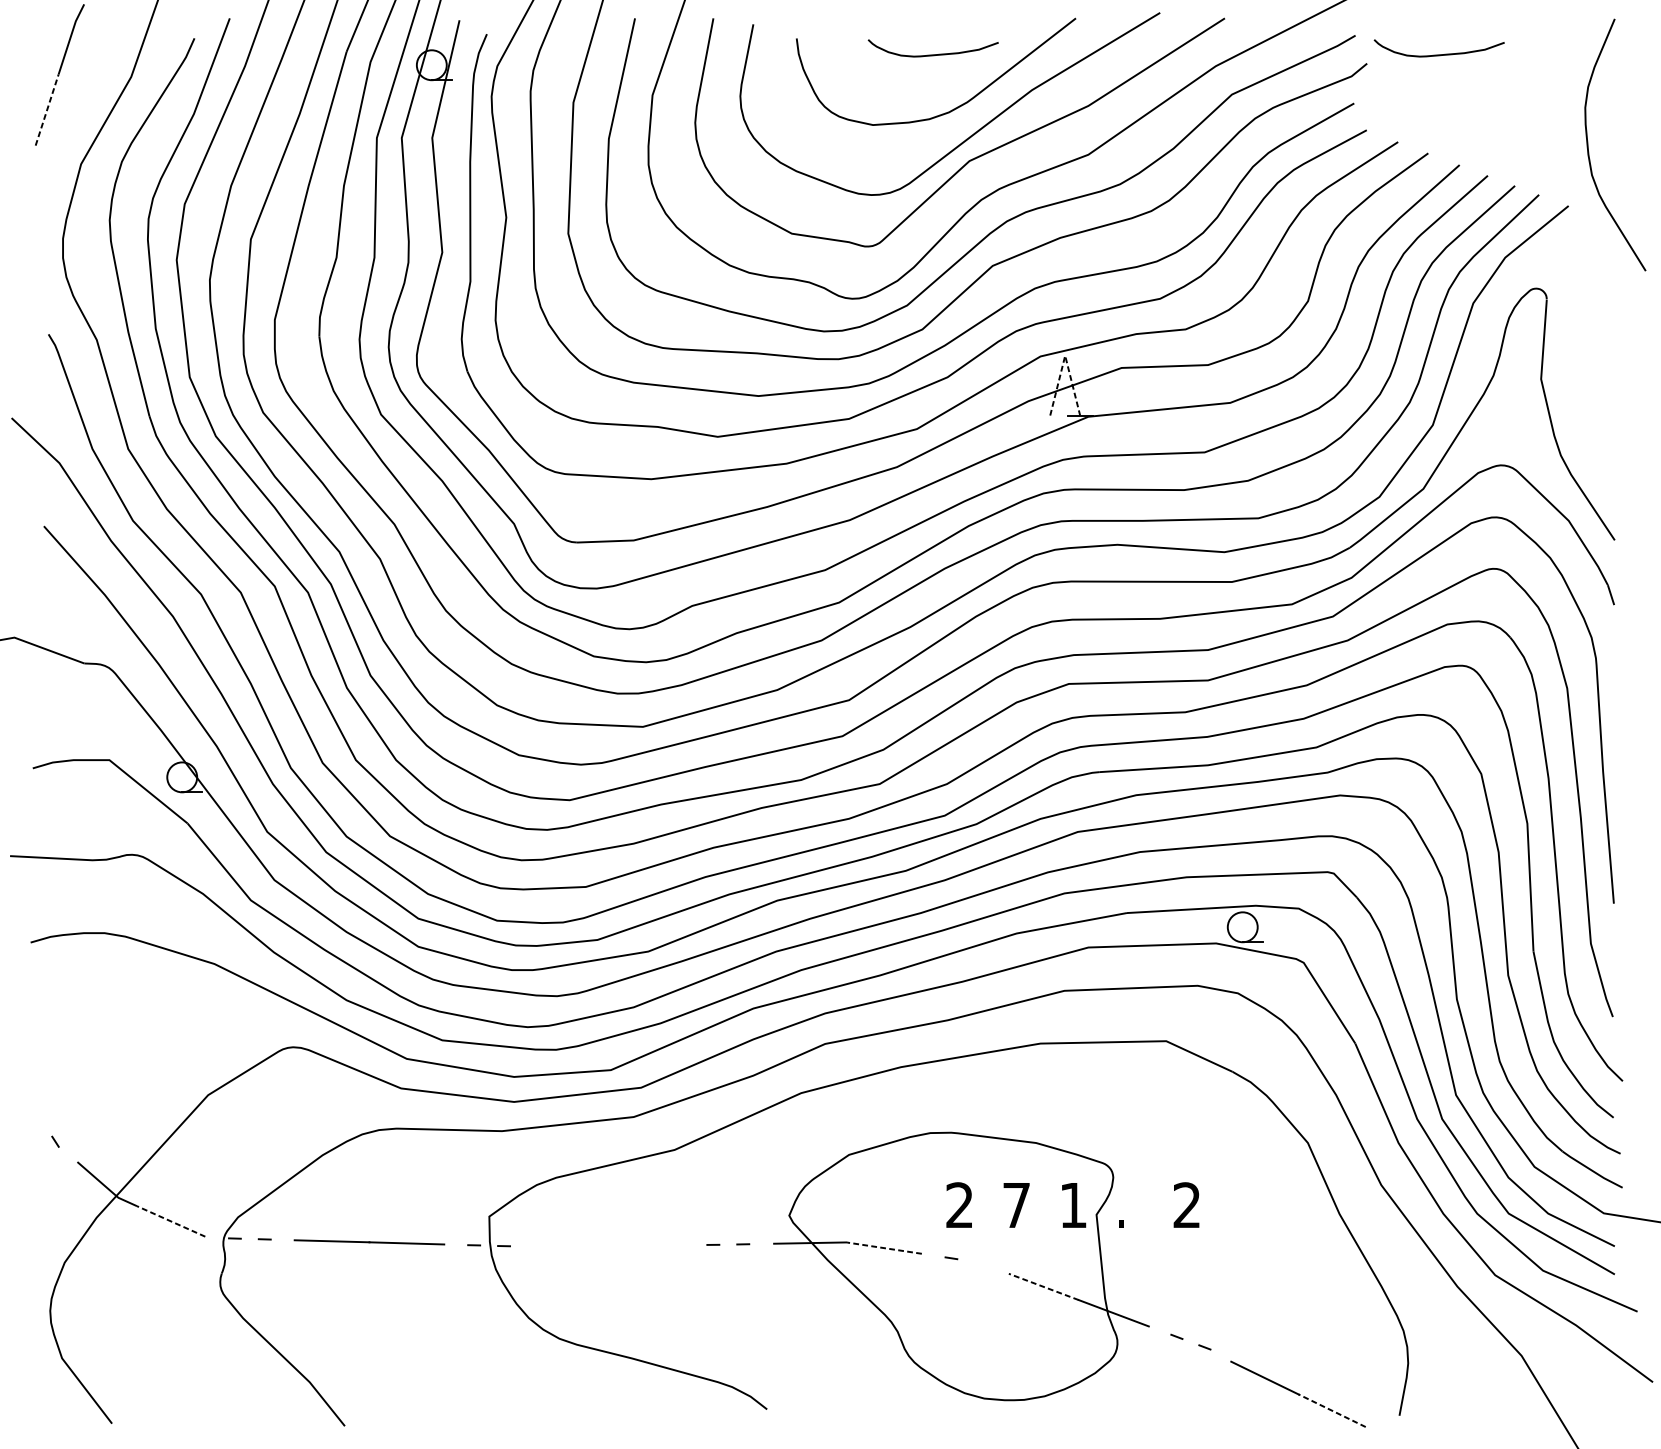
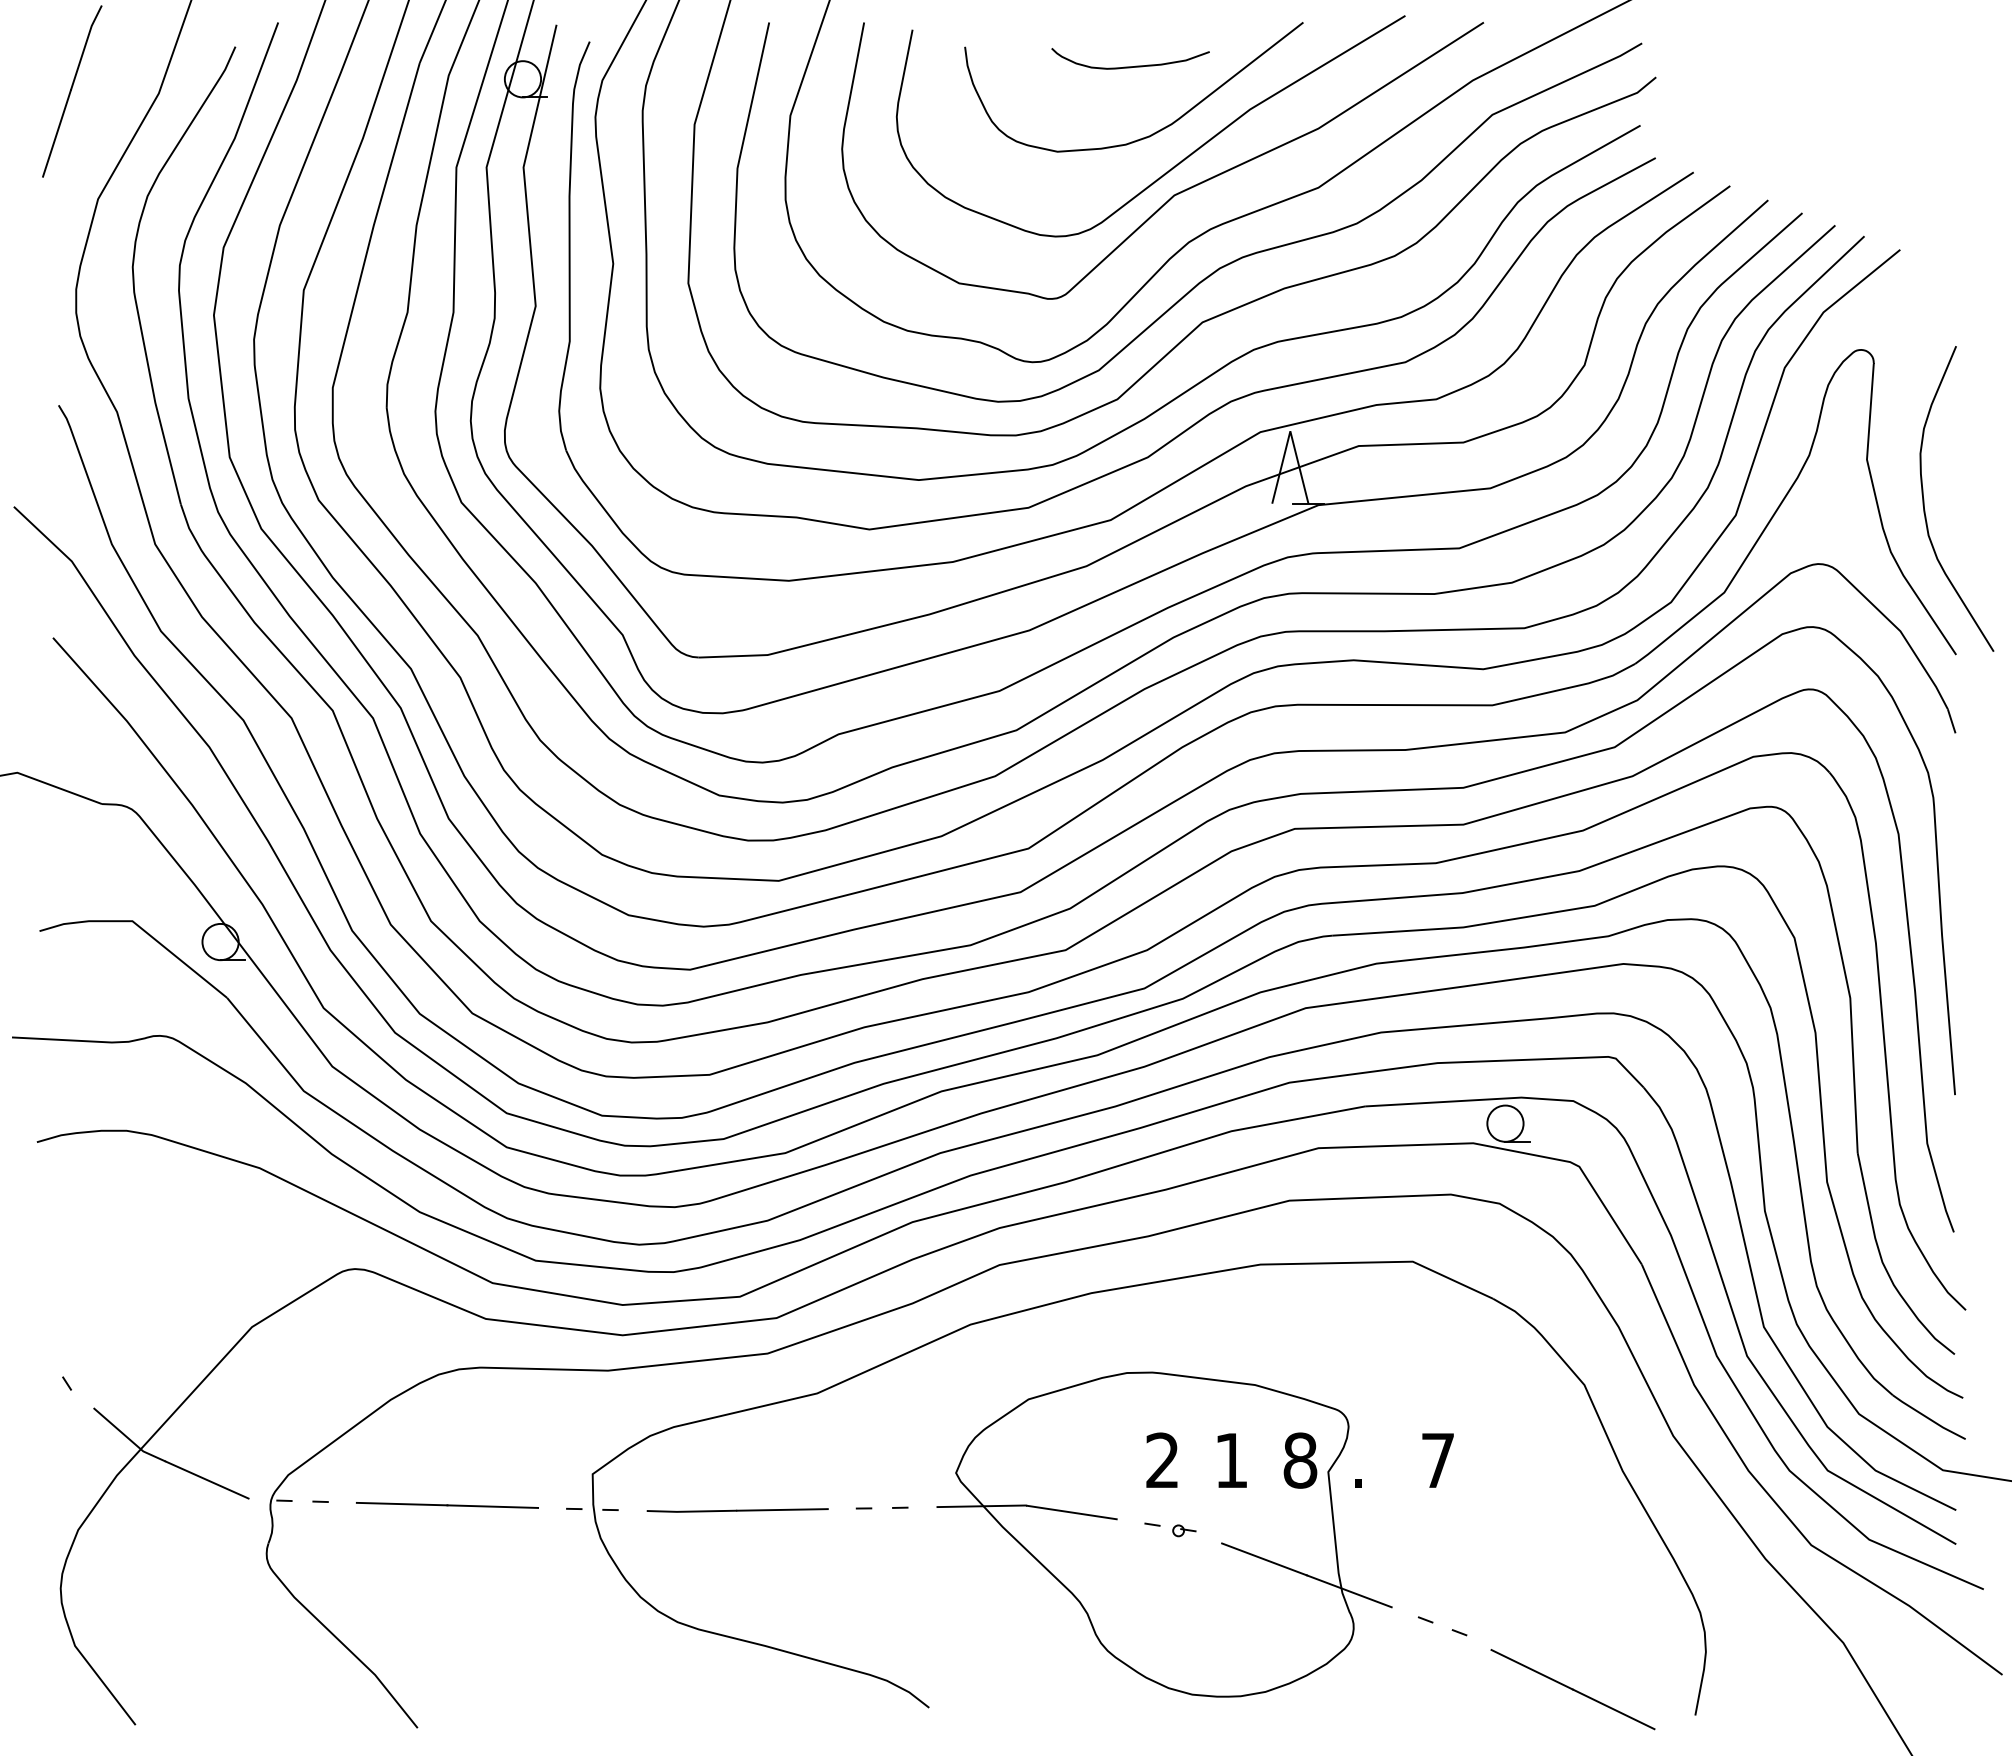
curve: (1439, 54) -> (1743, 66), removed
line: (47, 109) -> (57, 133), dashed -> solid
curve: (1588, 145) -> (1924, 499), moved
line: (1065, 355) -> (1290, 431), dashed -> solid
text: (1186, 1204) -> (1437, 1459), 2 -> 7
text: (1016, 1205) -> (1231, 1460), 7 -> 1
text: (1073, 1205) -> (1300, 1460), 1 -> 8
line: (170, 1220) -> (206, 1479), dashed -> solid
line: (608, 1246) -> (737, 1510), added
line: (884, 1248) -> (1071, 1512), dashed -> solid
part: (977, 1263) -> (1184, 1530), added
line: (1043, 1287) -> (1264, 1559), dashed -> solid
line: (1331, 1410) -> (1613, 1709), dashed -> solid

